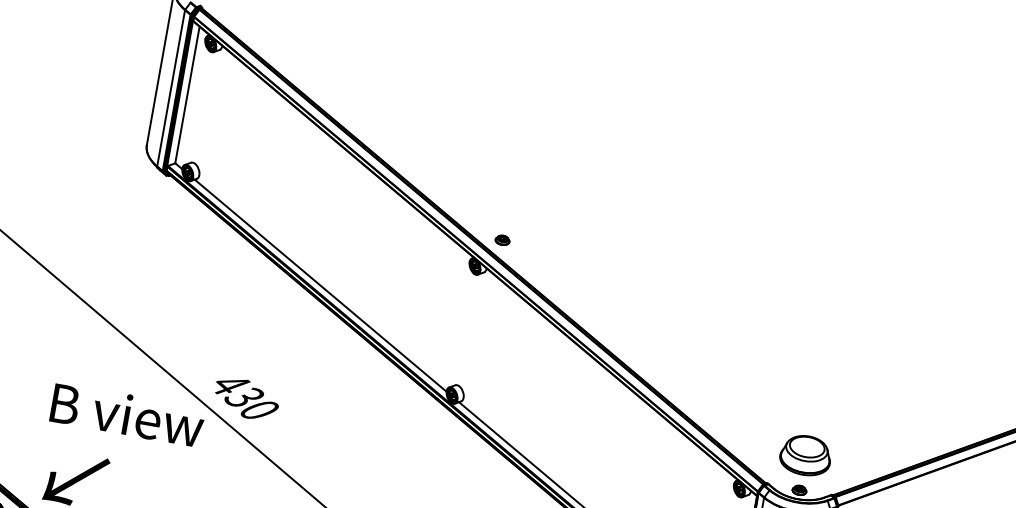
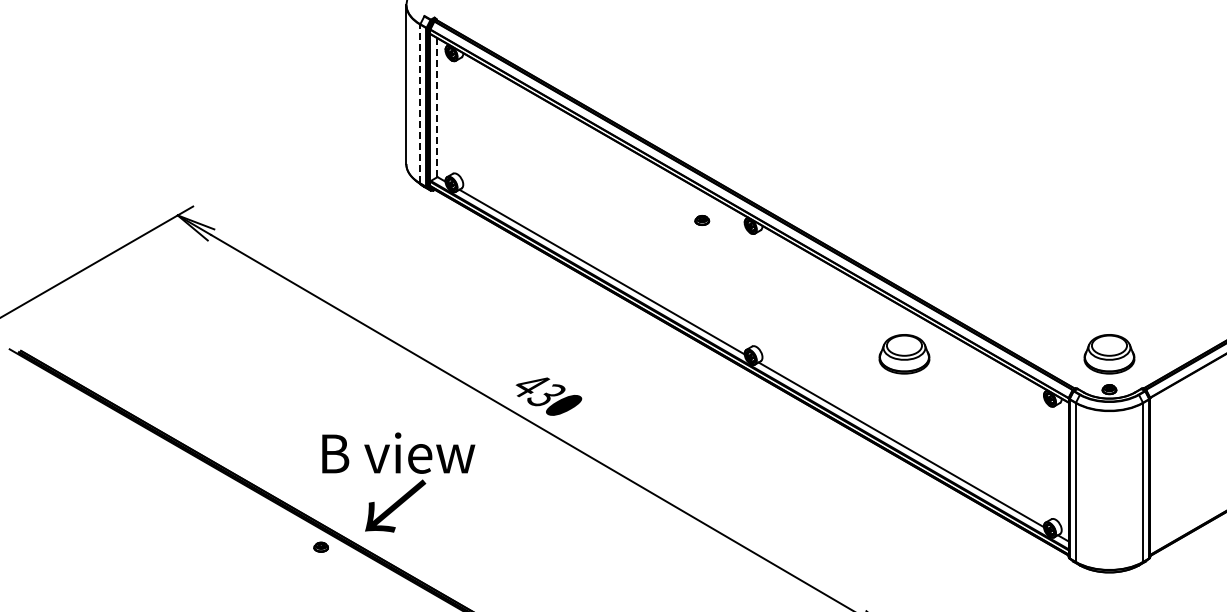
line: (171, 87) -> (420, 103), solid -> dashed
line: (187, 94) -> (437, 107), solid -> dashed
part: (502, 240) -> (702, 220), moved
text: (127, 414) -> (398, 452), moved
part: (603, 419) -> (904, 354), added

